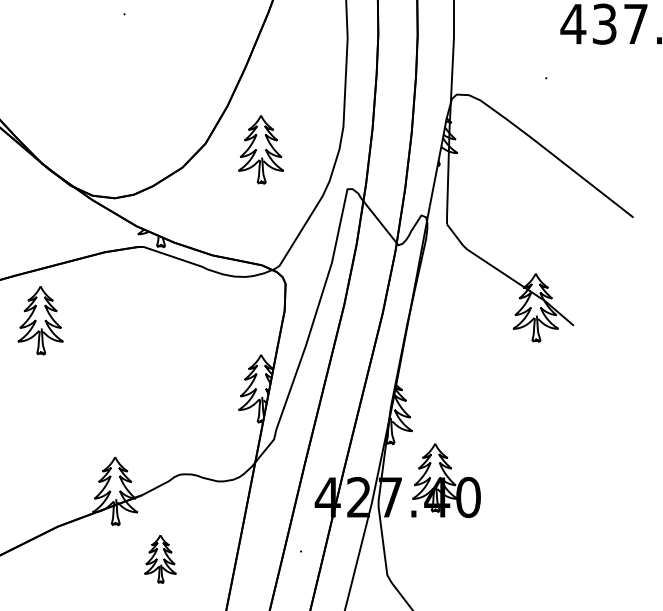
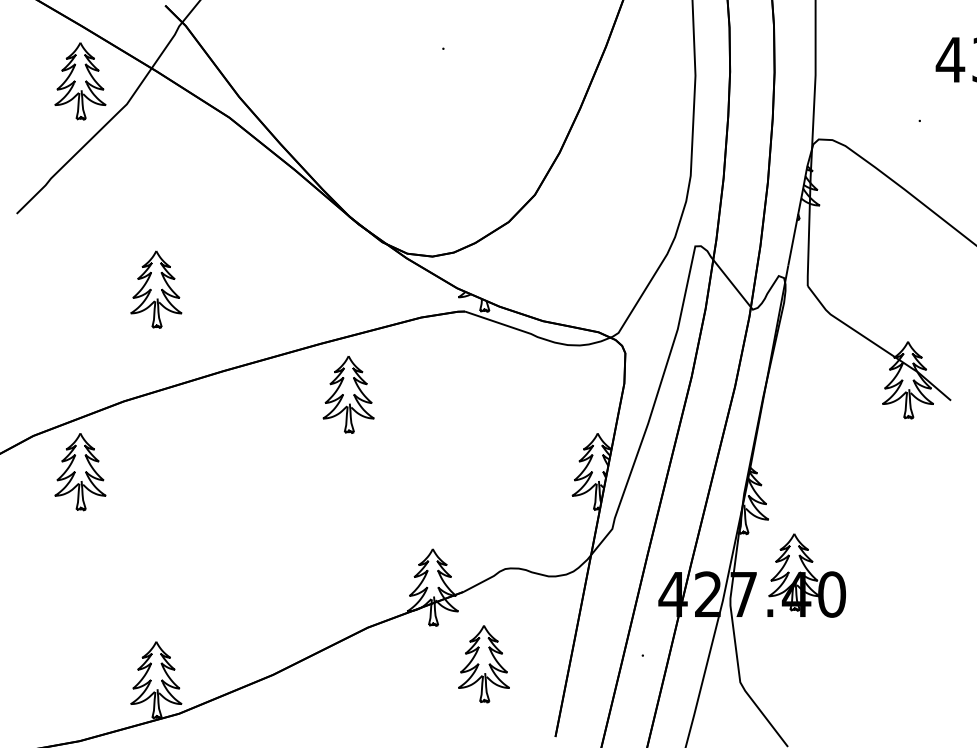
part: (260, 149) -> (597, 201), removed
part: (160, 559) -> (483, 664), size x1.43

